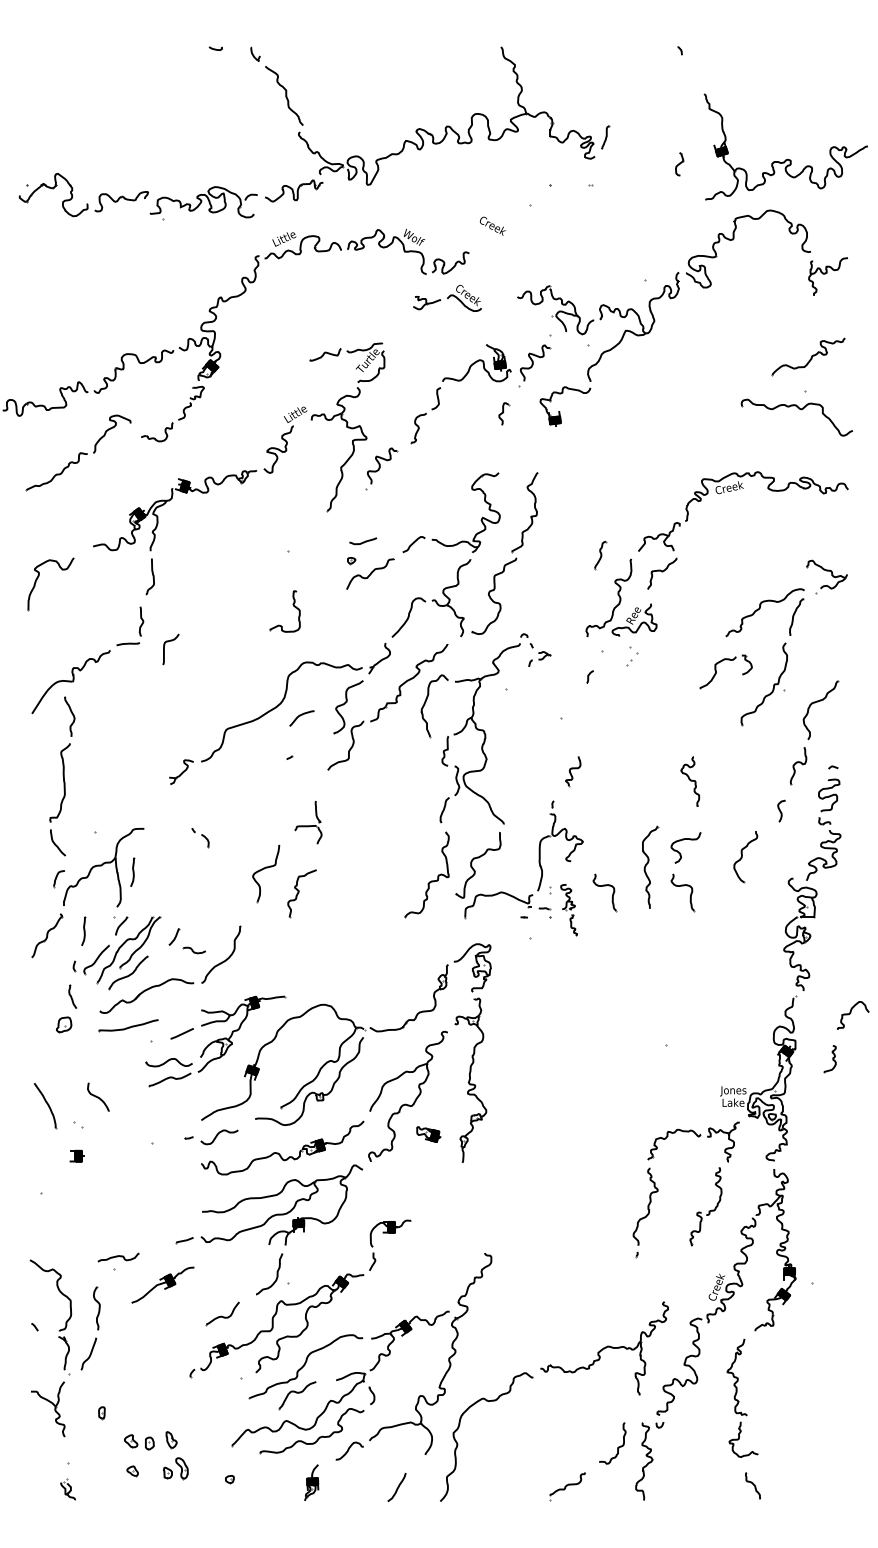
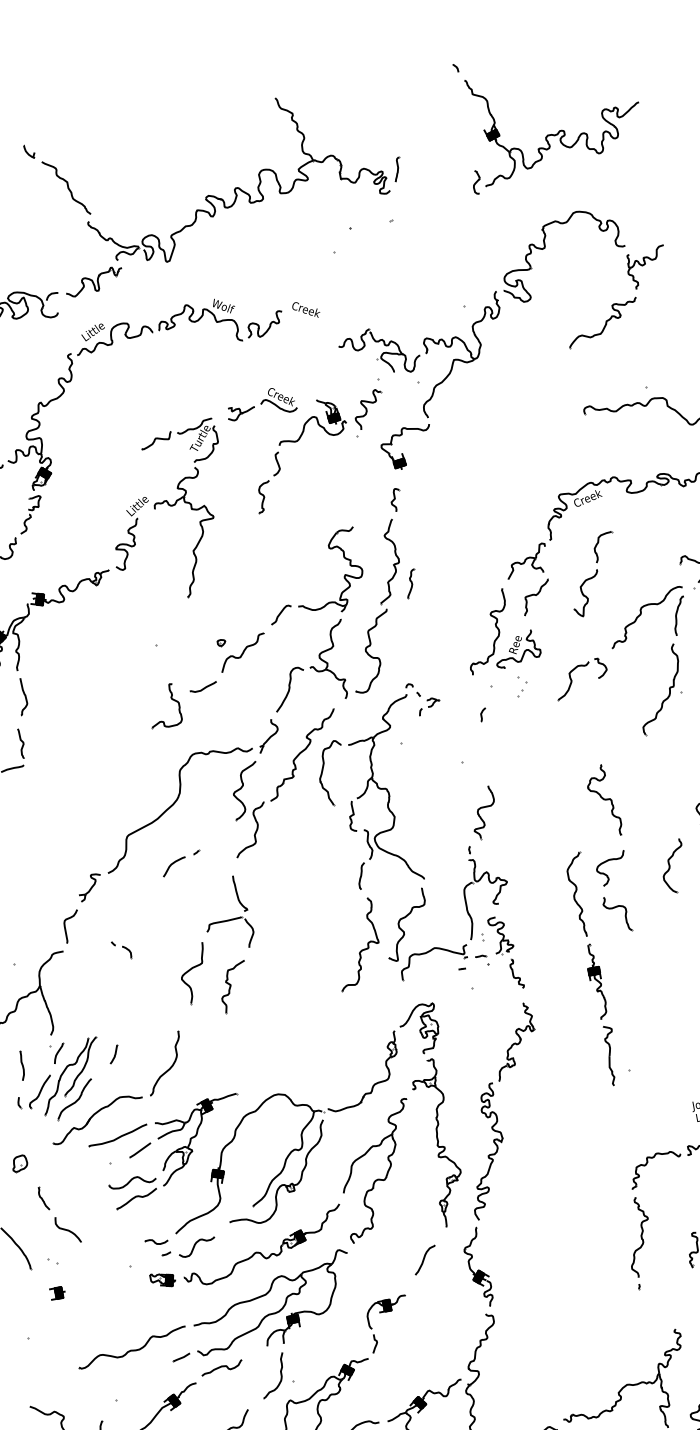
part: (785, 159) -> (558, 130), moved
text: (492, 225) -> (305, 309), moved
part: (447, 298) -> (261, 404), moved
part: (808, 356) -> (602, 322), moved
part: (504, 413) -> (396, 499), moved
part: (381, 468) -> (234, 544), removed
curve: (363, 541) -> (203, 687), moved
part: (600, 555) -> (411, 584), moved
part: (721, 562) -> (593, 575), added
curve: (164, 649) -> (65, 927), moved
part: (716, 671) -> (571, 680), moved
curve: (300, 716) -> (172, 865), moved
part: (573, 771) -> (484, 813), size x1.67
part: (689, 781) -> (602, 801), size x1.43
part: (308, 822) -> (227, 914), size x1.67
part: (132, 871) -> (59, 996), removed
part: (604, 892) -> (538, 928), removed
part: (568, 910) -> (505, 953), size x1.43
part: (193, 950) -> (155, 1241), moved
part: (650, 986) -> (602, 1014), added
part: (72, 996) -> (43, 1198), moved
part: (128, 1025) -> (117, 1135), moved
part: (528, 1103) -> (501, 1155), added
part: (428, 1134) -> (162, 1280), moved
curve: (435, 1190) -> (424, 1260), added
part: (138, 1221) -> (131, 1347), added
curve: (118, 1256) -> (221, 1366), moved

